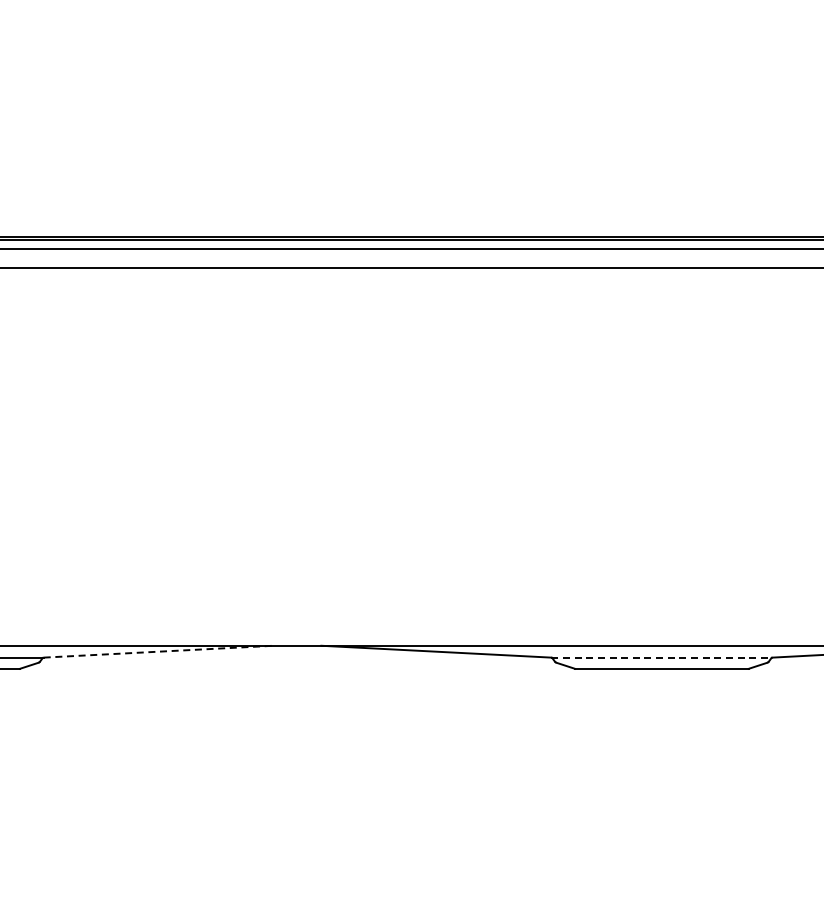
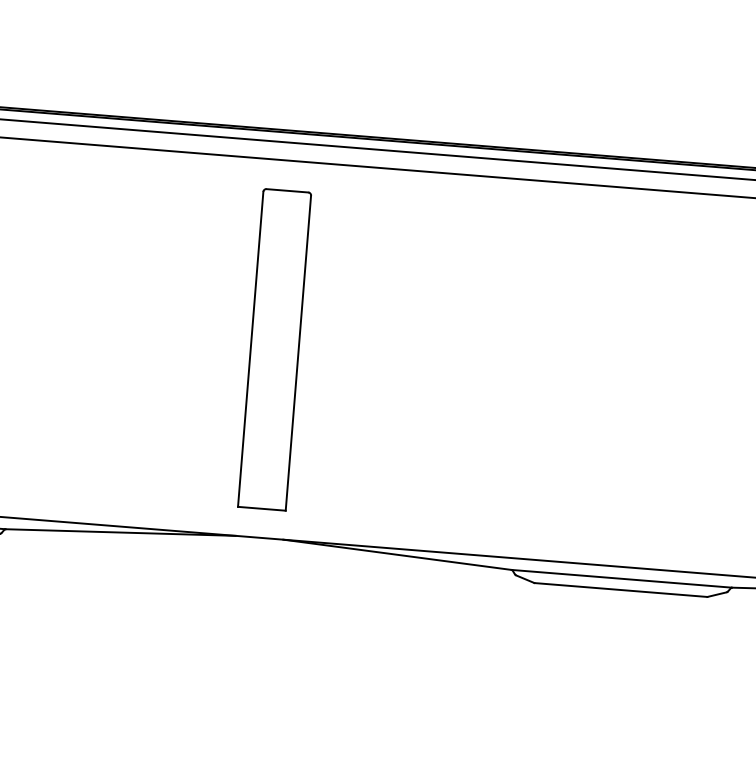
part: (297, 456) -> (274, 349), added
line: (159, 651) -> (121, 532), dashed -> solid
line: (661, 657) -> (621, 578), dashed -> solid

